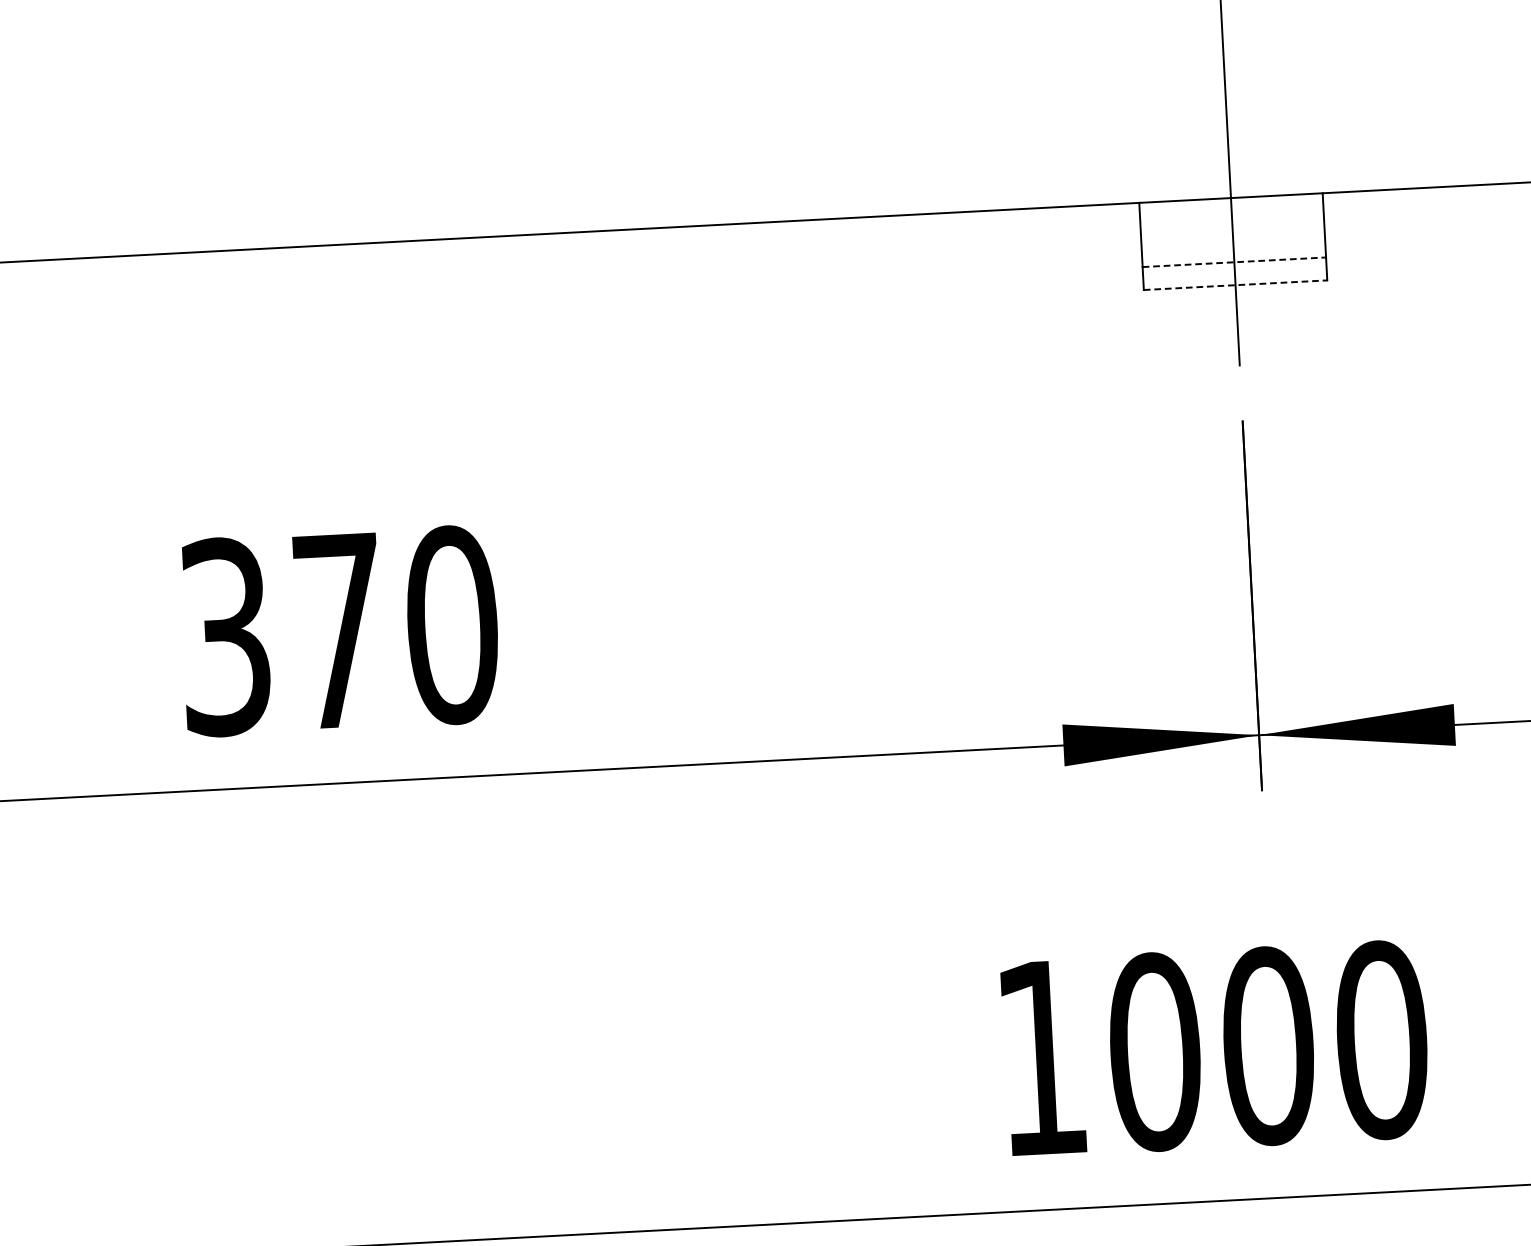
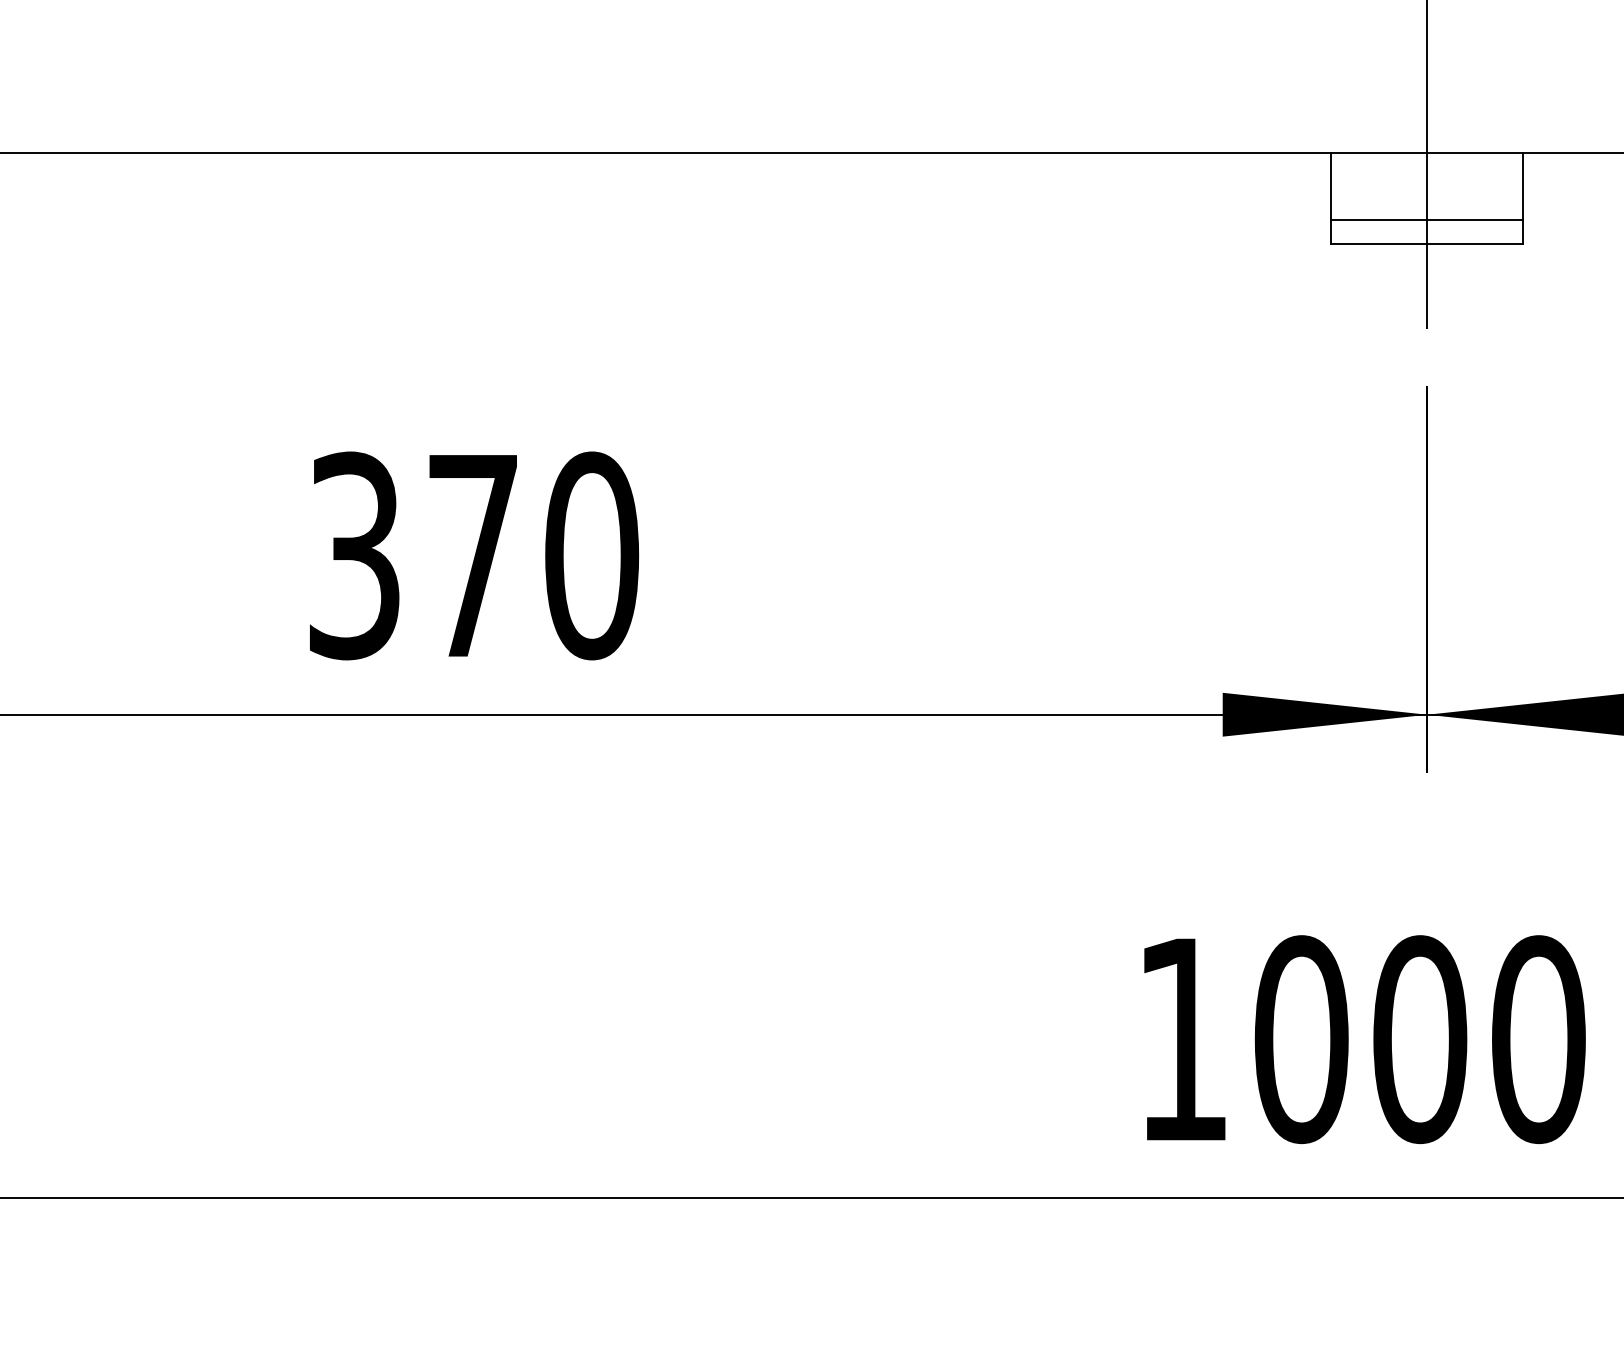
line: (1234, 262) -> (1427, 220), dashed -> solid
line: (1235, 285) -> (1427, 244), dashed -> solid

